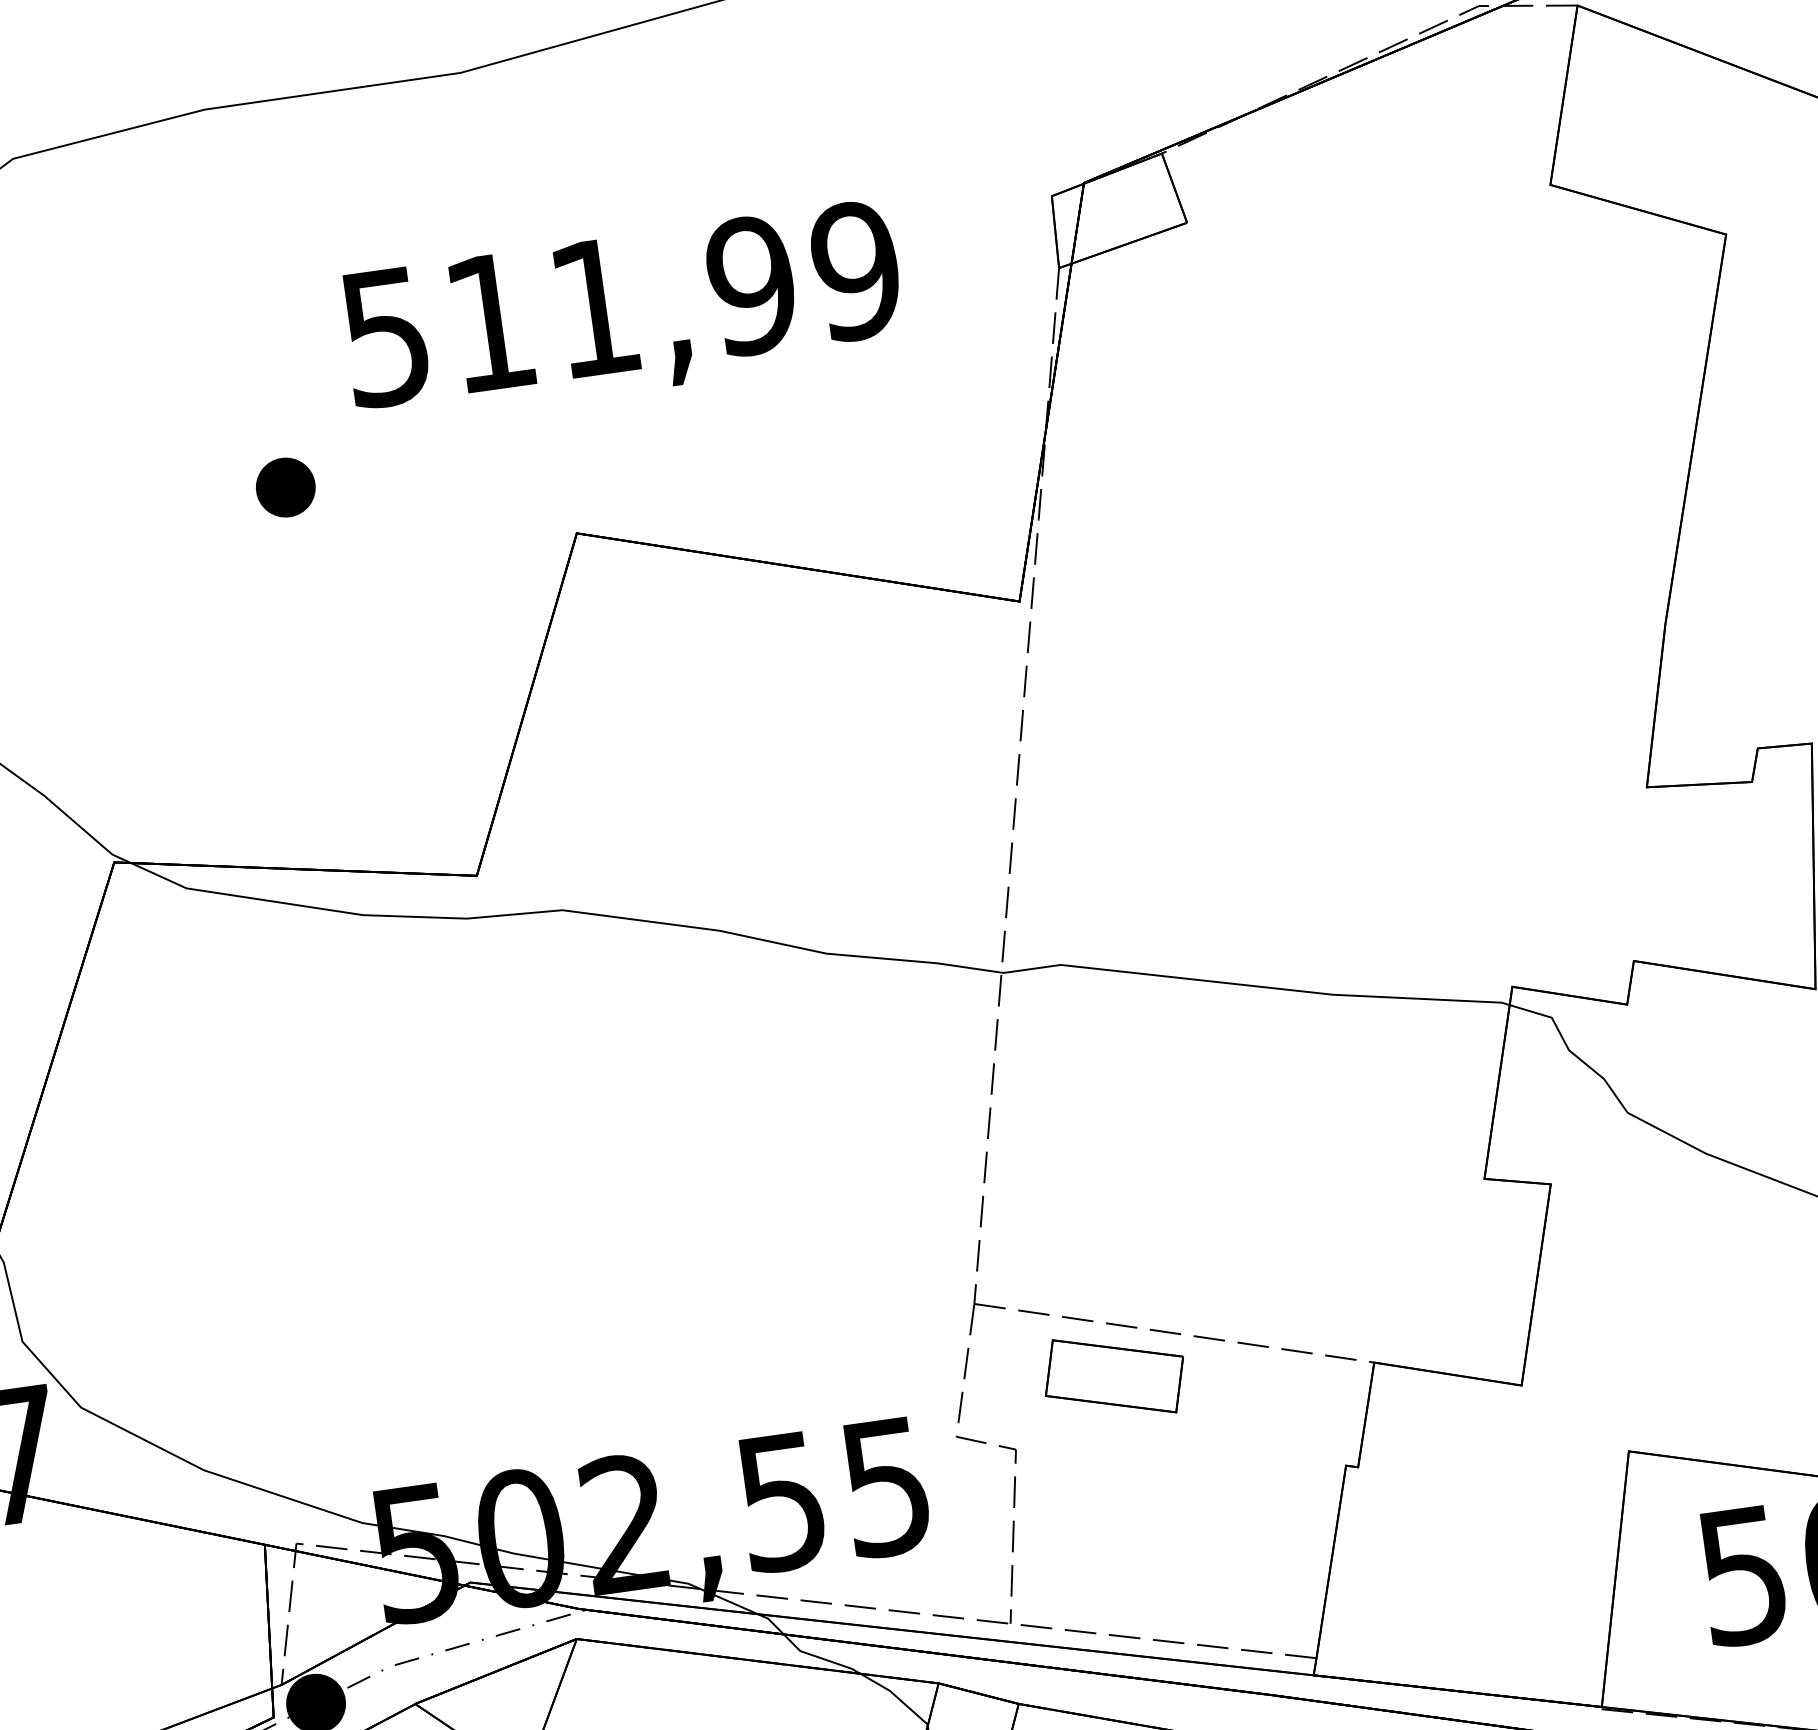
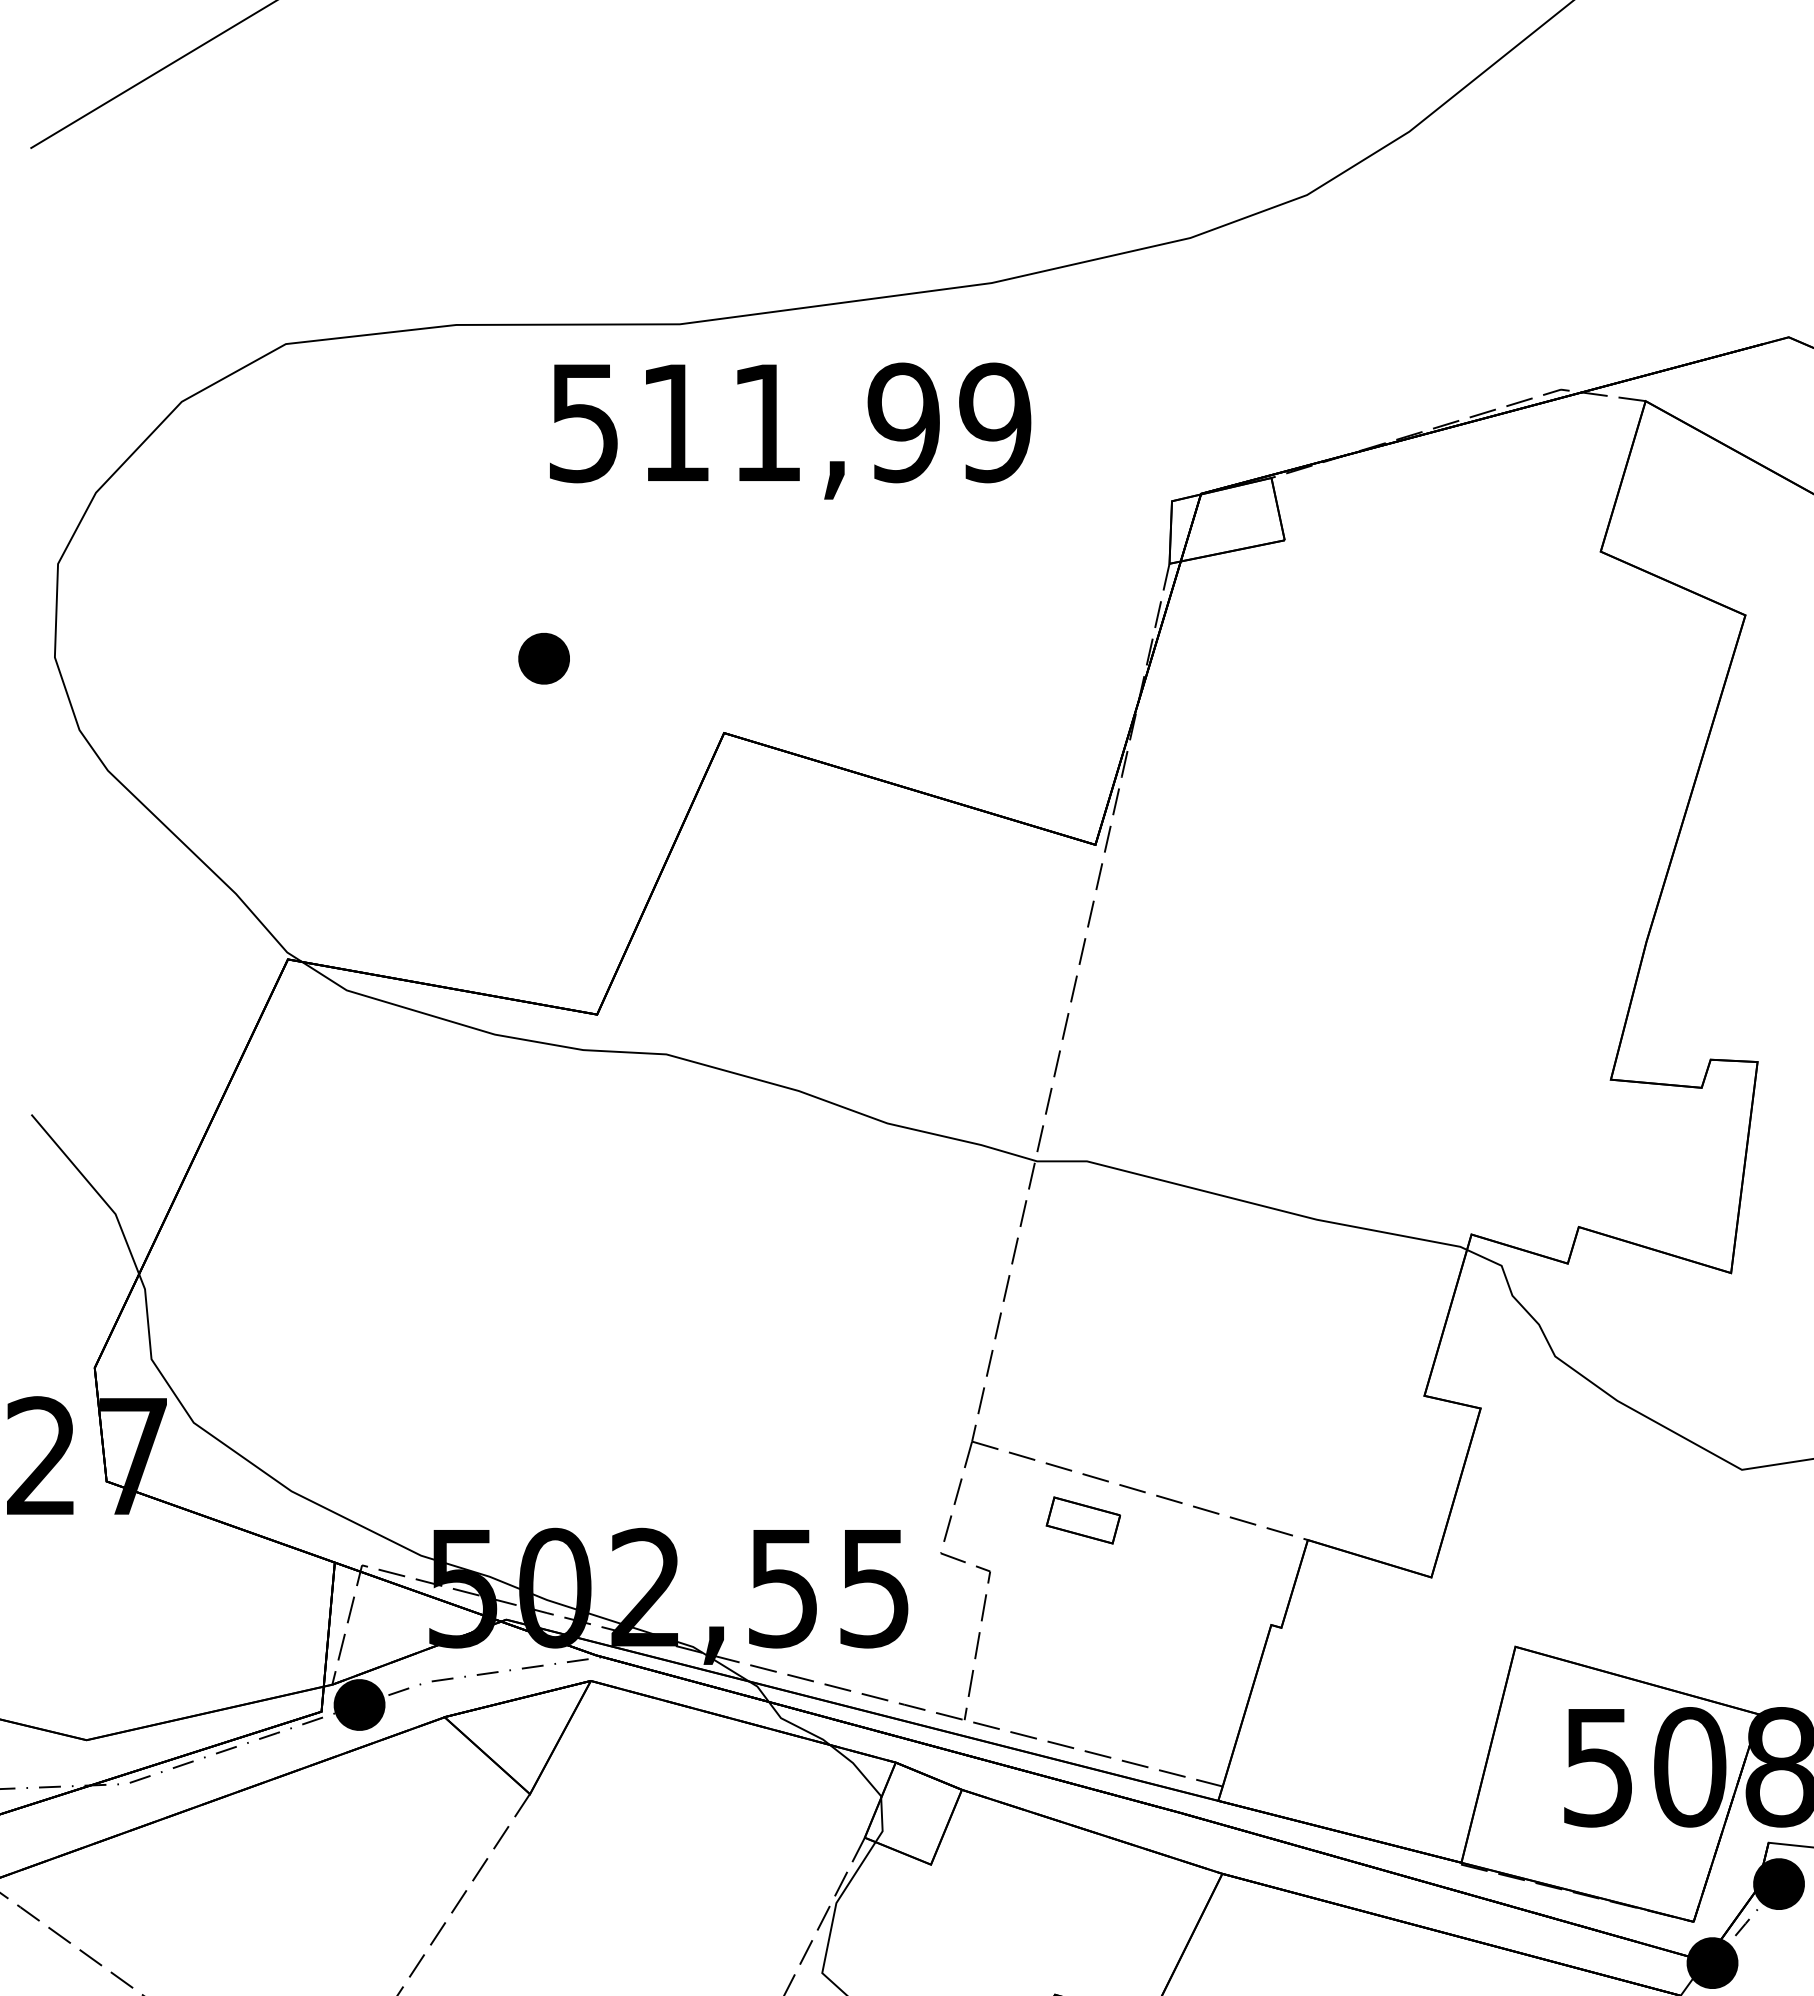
text: (623, 312) -> (790, 430), moved
part: (285, 487) -> (543, 658), moved
part: (1114, 1376) -> (1083, 1520), size x0.6

